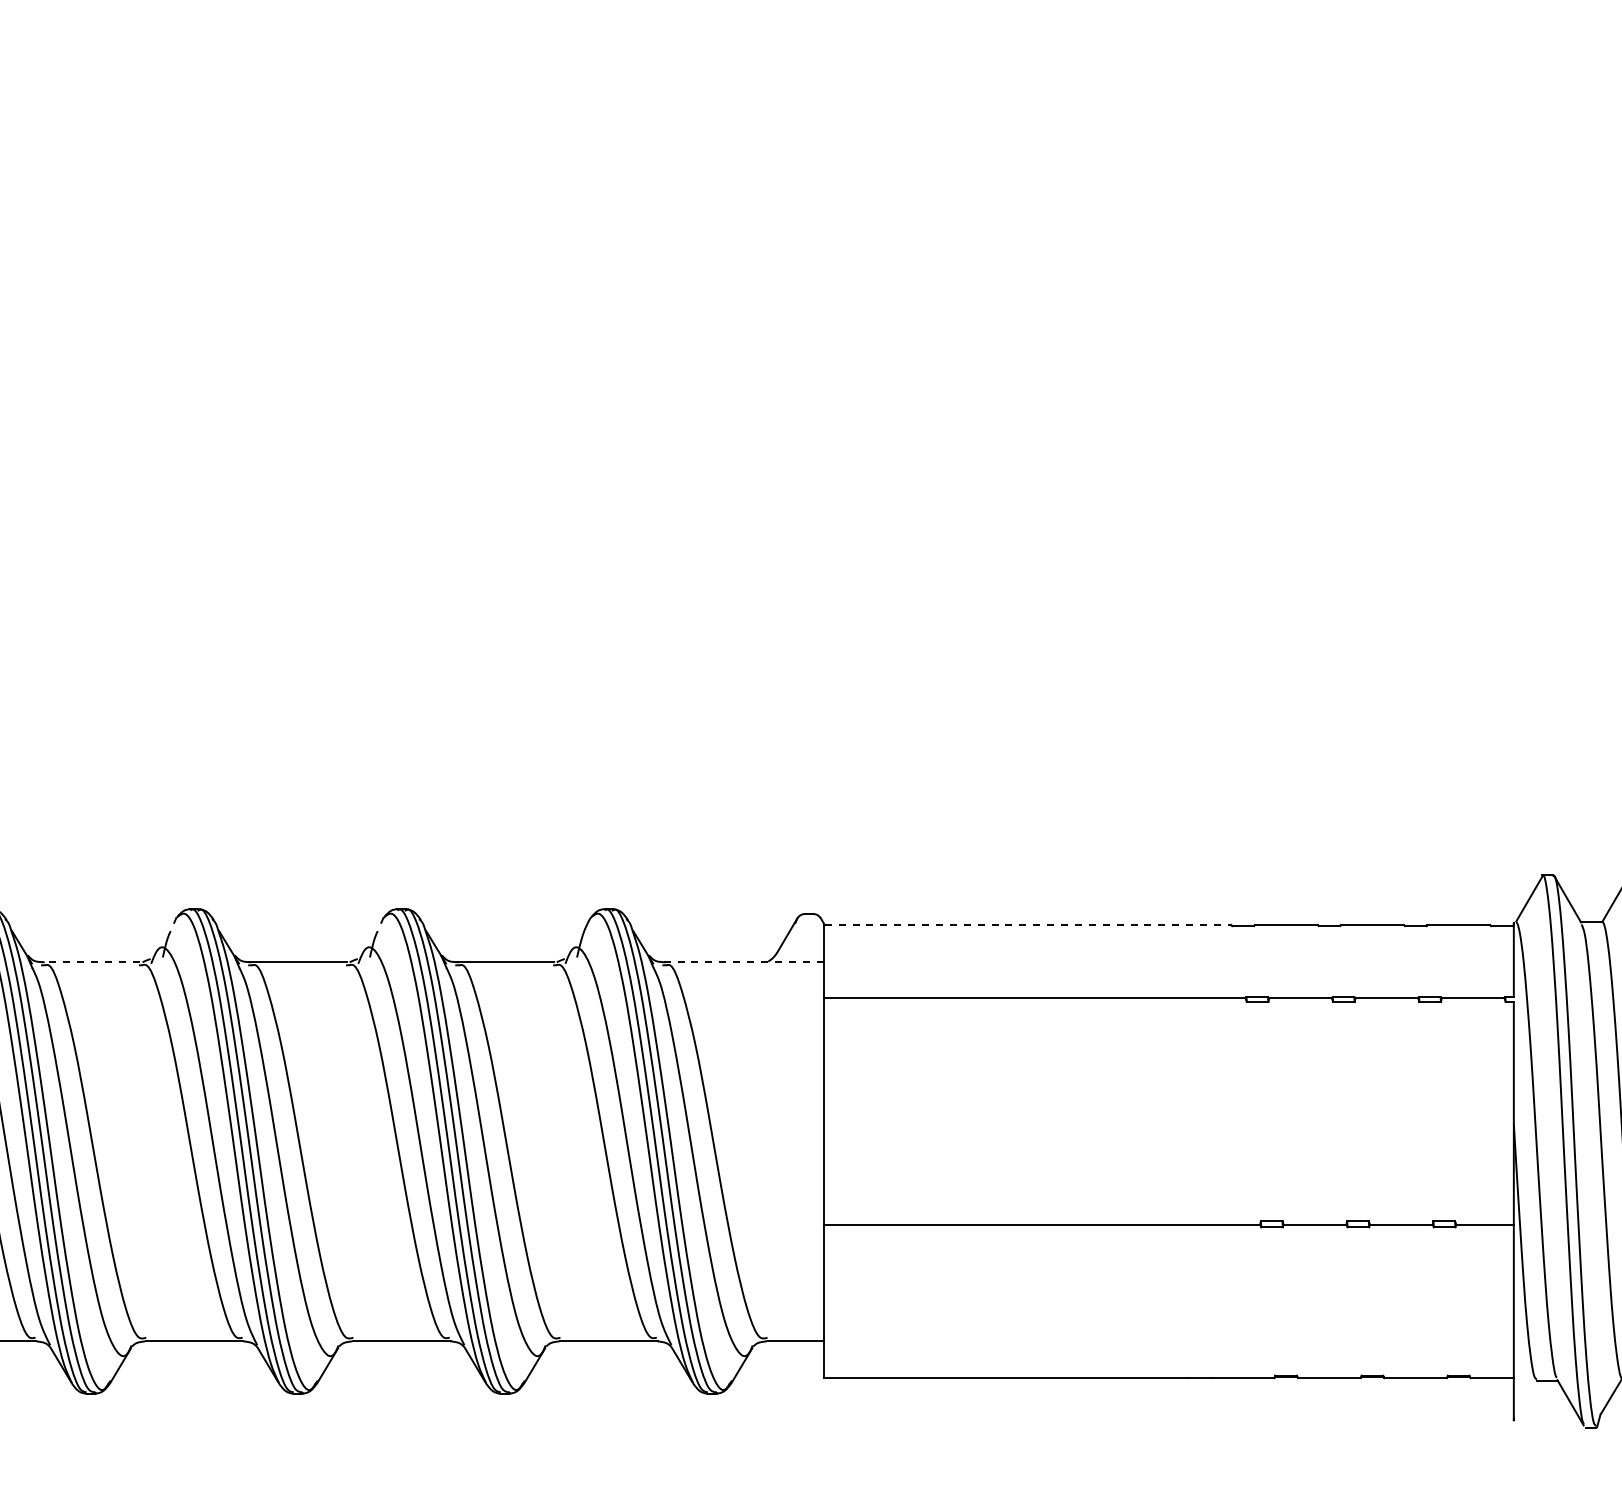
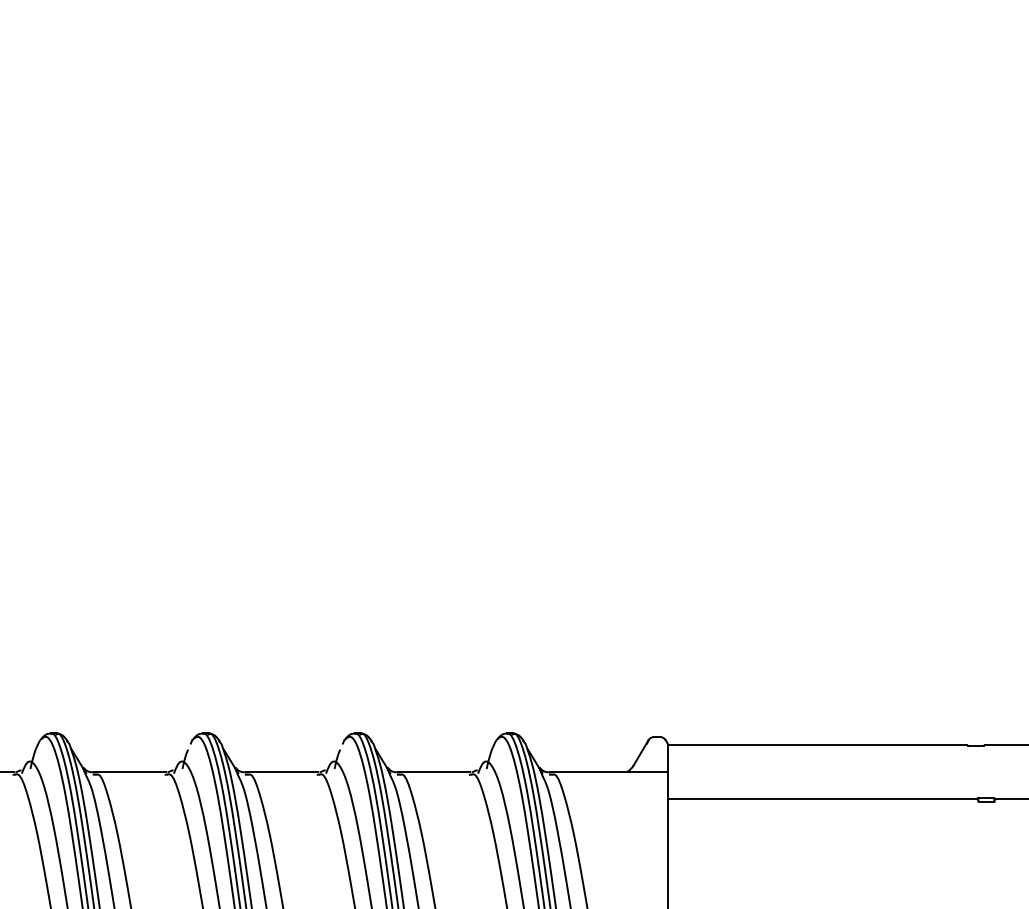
line: (1028, 924) -> (818, 744), dashed -> solid
line: (90, 961) -> (129, 771), dashed -> solid
line: (742, 961) -> (608, 771), dashed -> solid

